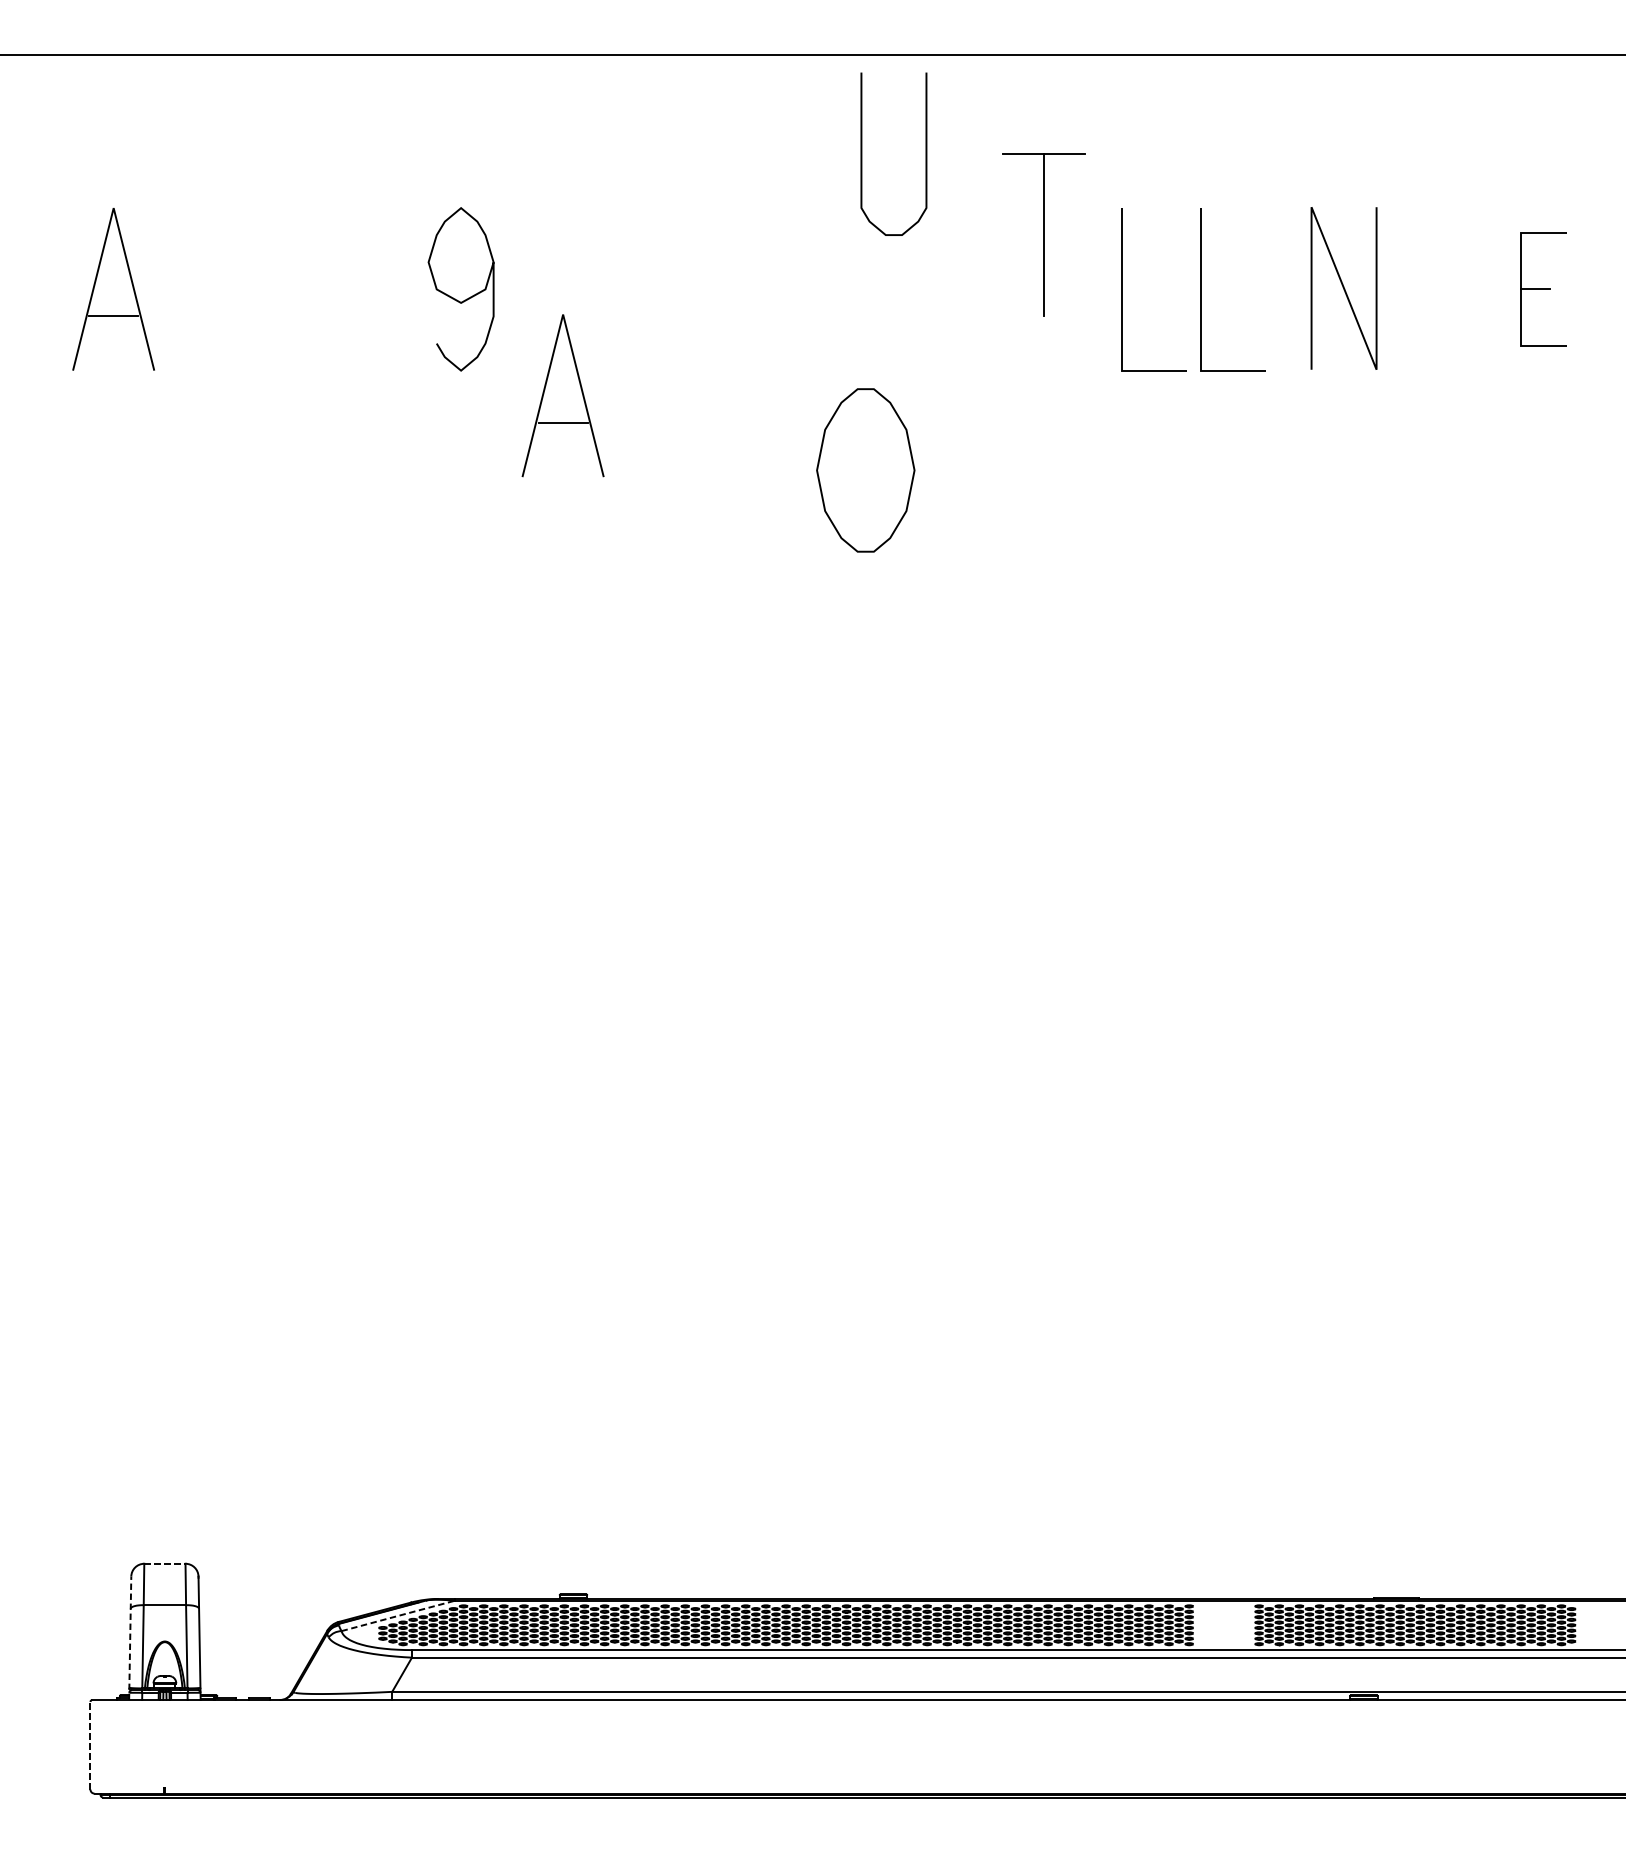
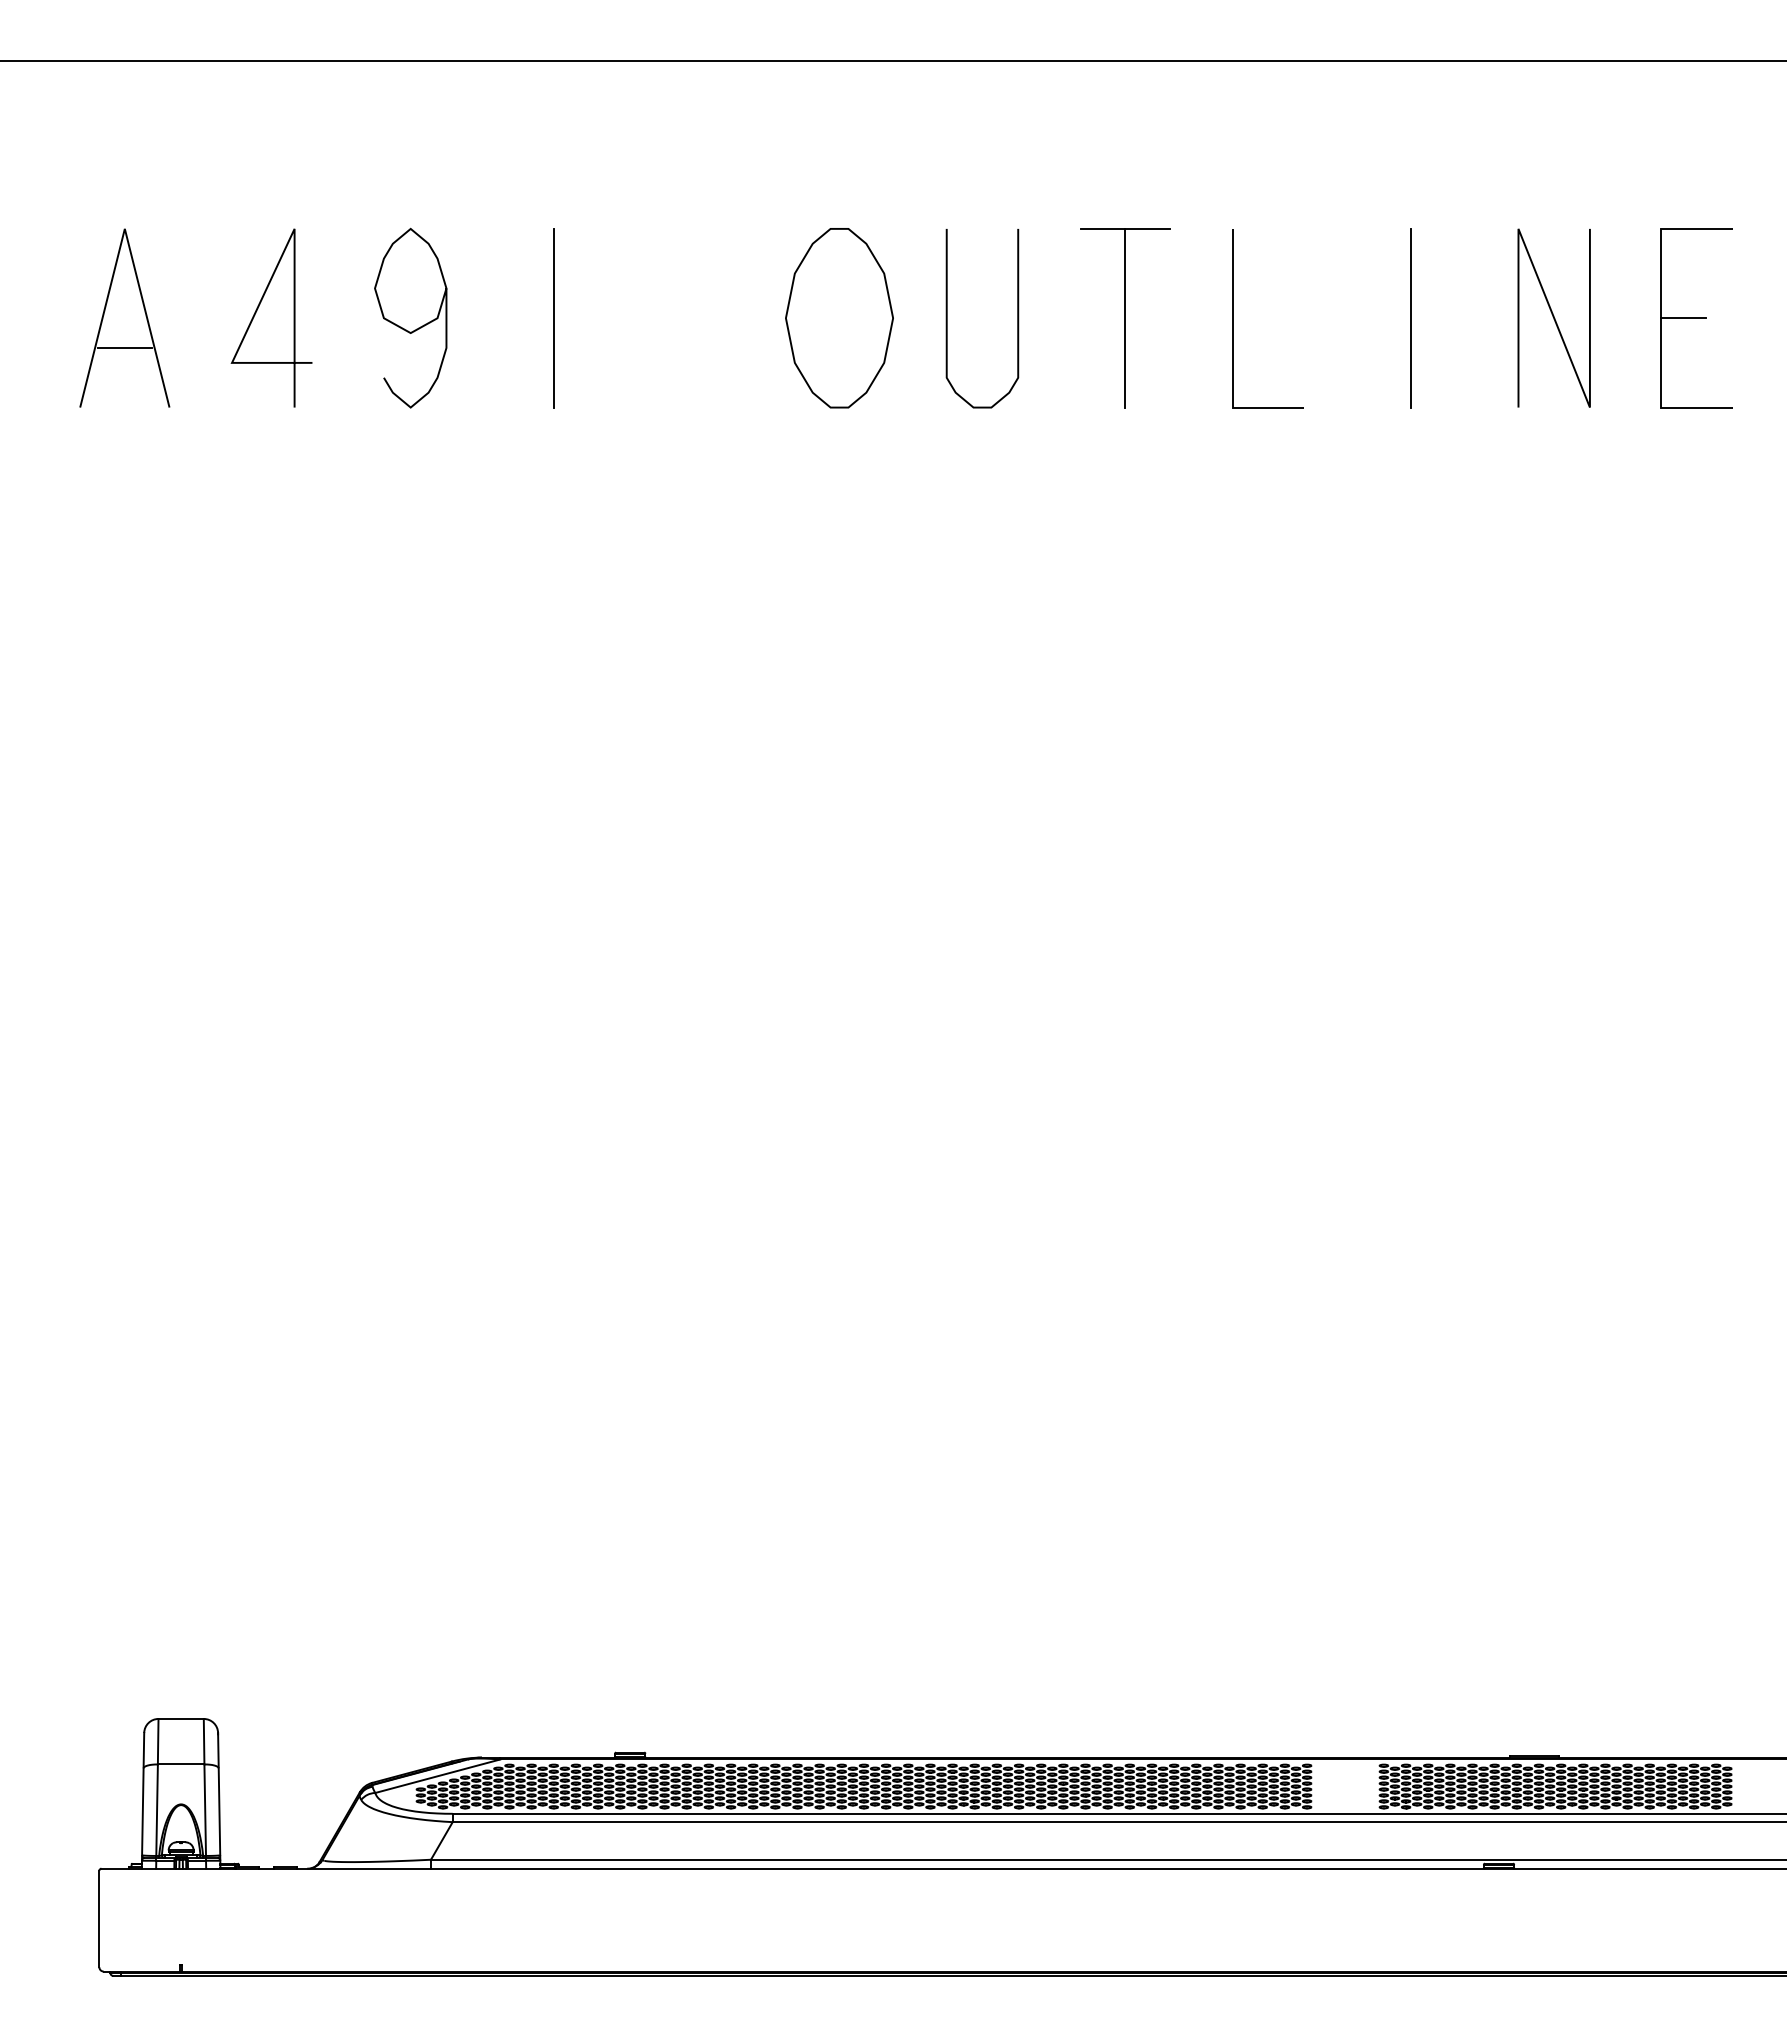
curve: (862, 154) -> (947, 318), moved
part: (1044, 235) -> (1125, 318), moved
line: (234, 283) -> (257, 311), added
line: (1343, 287) -> (1553, 317), moved
line: (503, 288) -> (553, 317), added
line: (1284, 288) -> (1411, 317), added
line: (1201, 289) -> (1320, 318), removed
part: (1543, 289) -> (1696, 318), size x1.43
curve: (455, 298) -> (404, 328), moved
part: (562, 395) -> (618, 434), removed
part: (865, 470) -> (839, 318), moved
line: (165, 1563) -> (181, 1718), dashed -> solid
line: (398, 1616) -> (437, 1776), dashed -> solid
line: (130, 1637) -> (143, 1800), dashed -> solid
line: (90, 1745) -> (99, 1918), dashed -> solid

